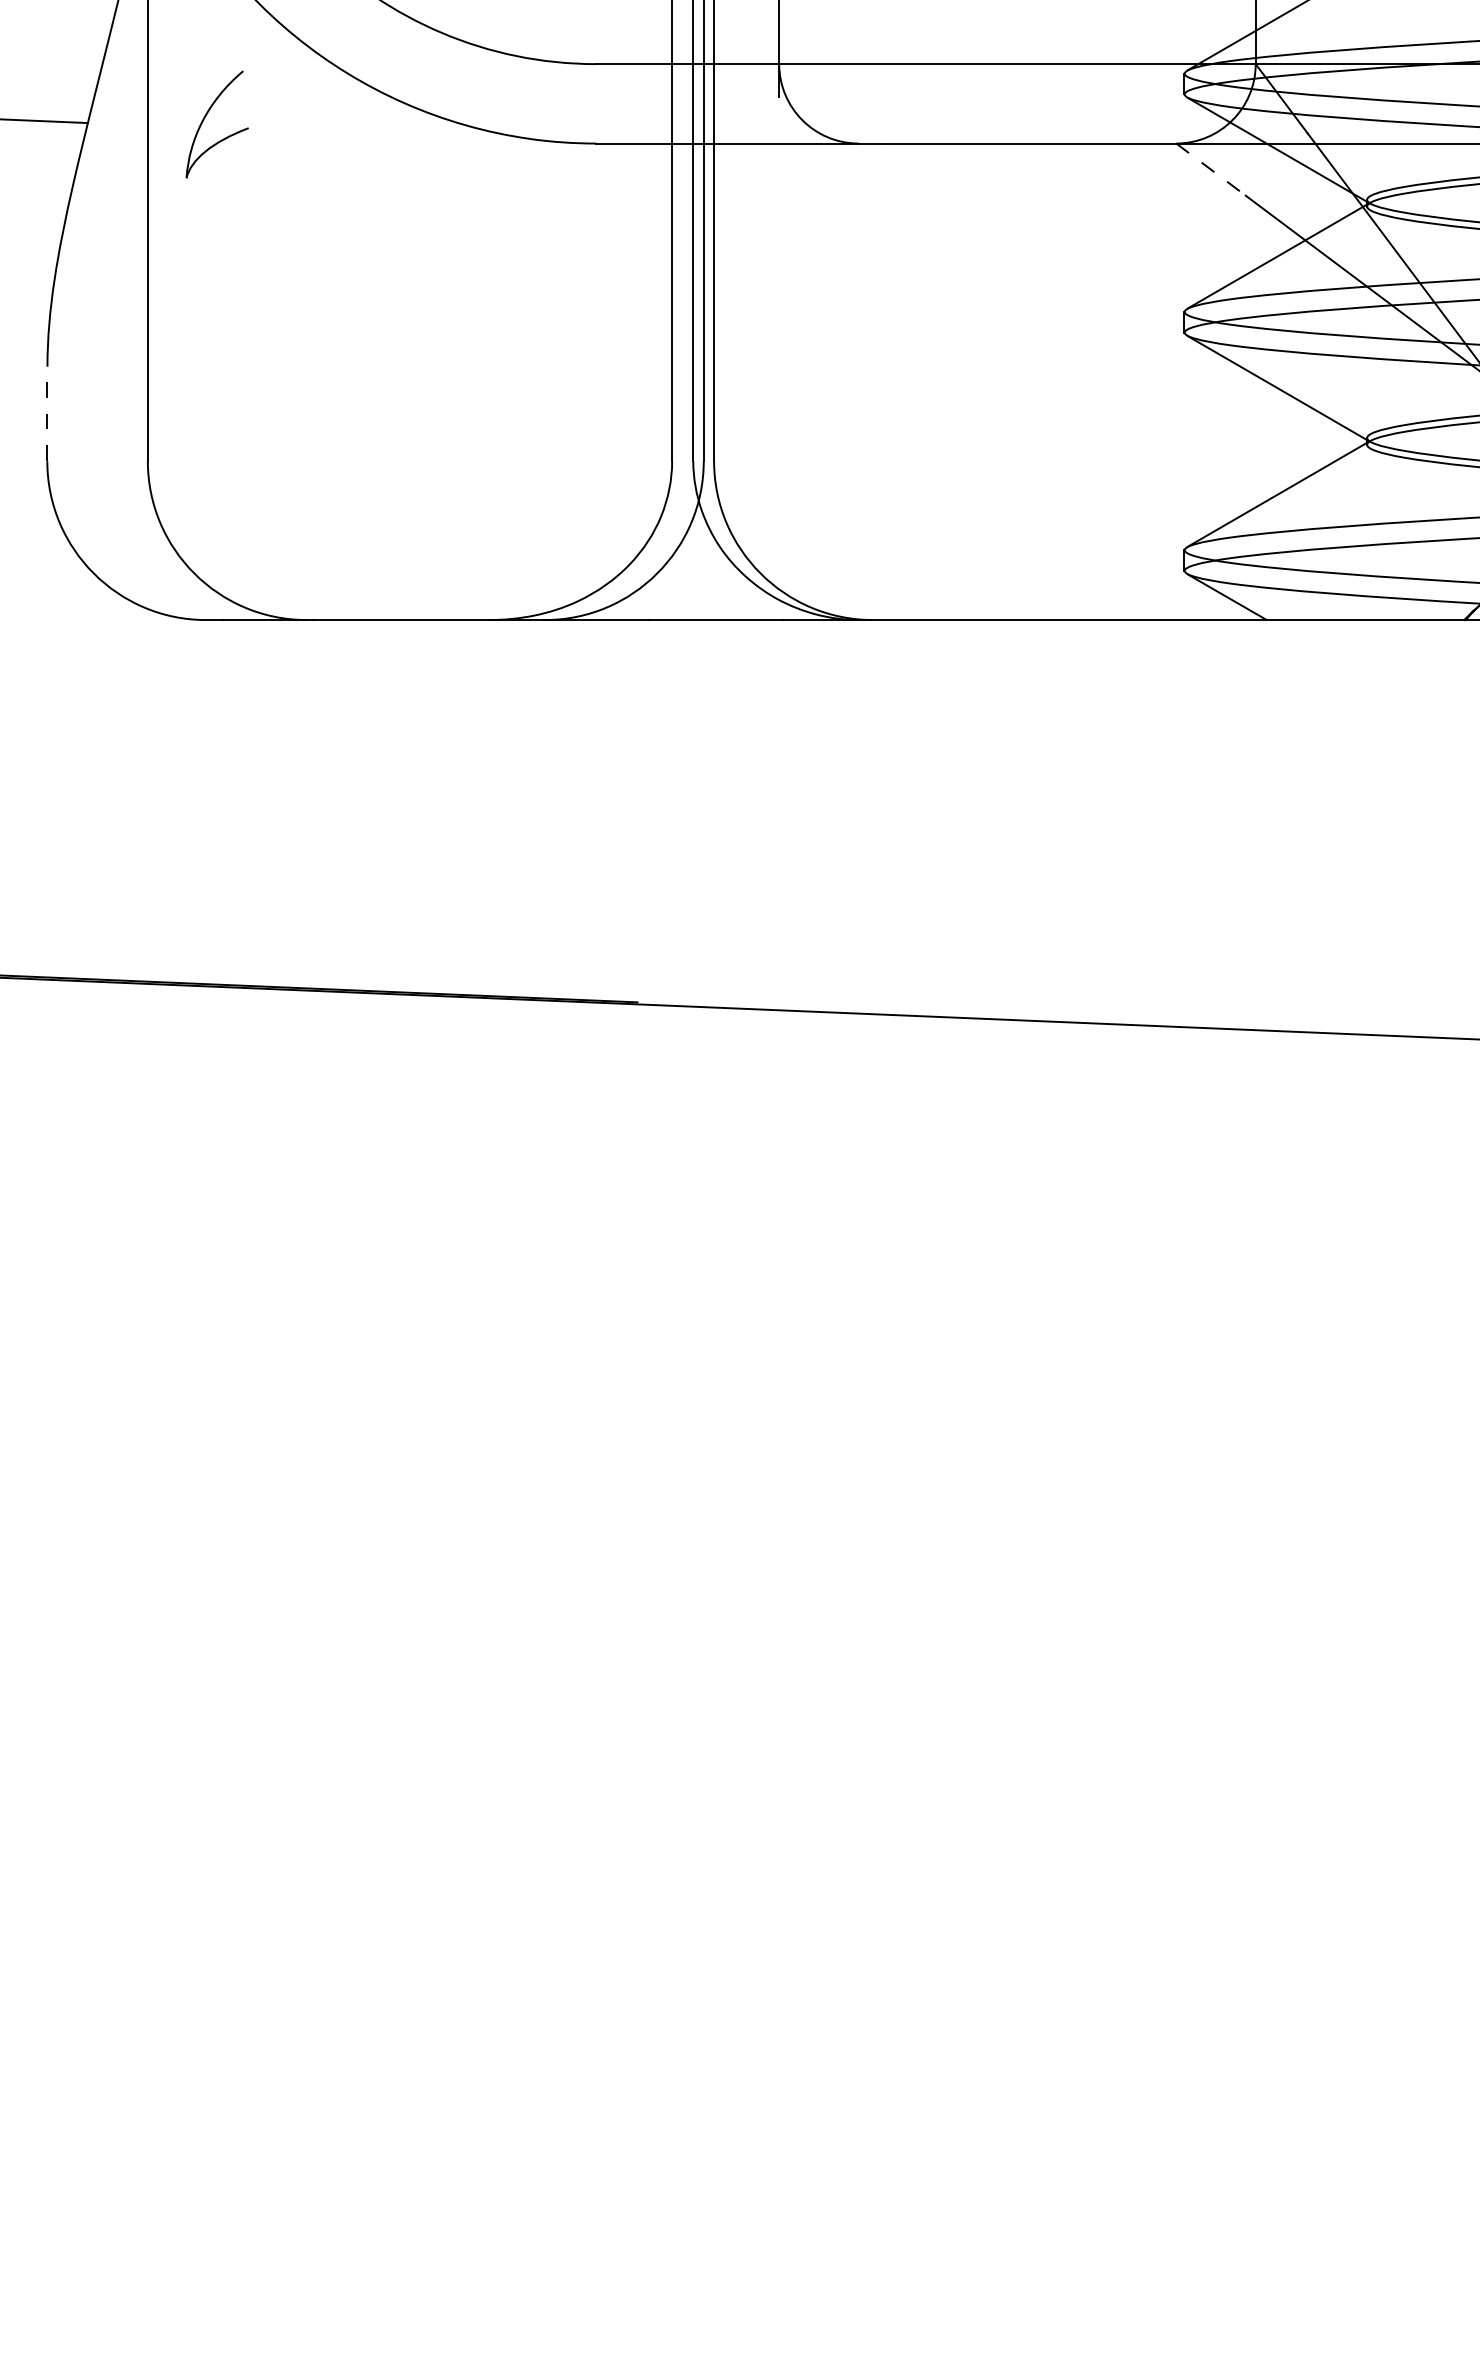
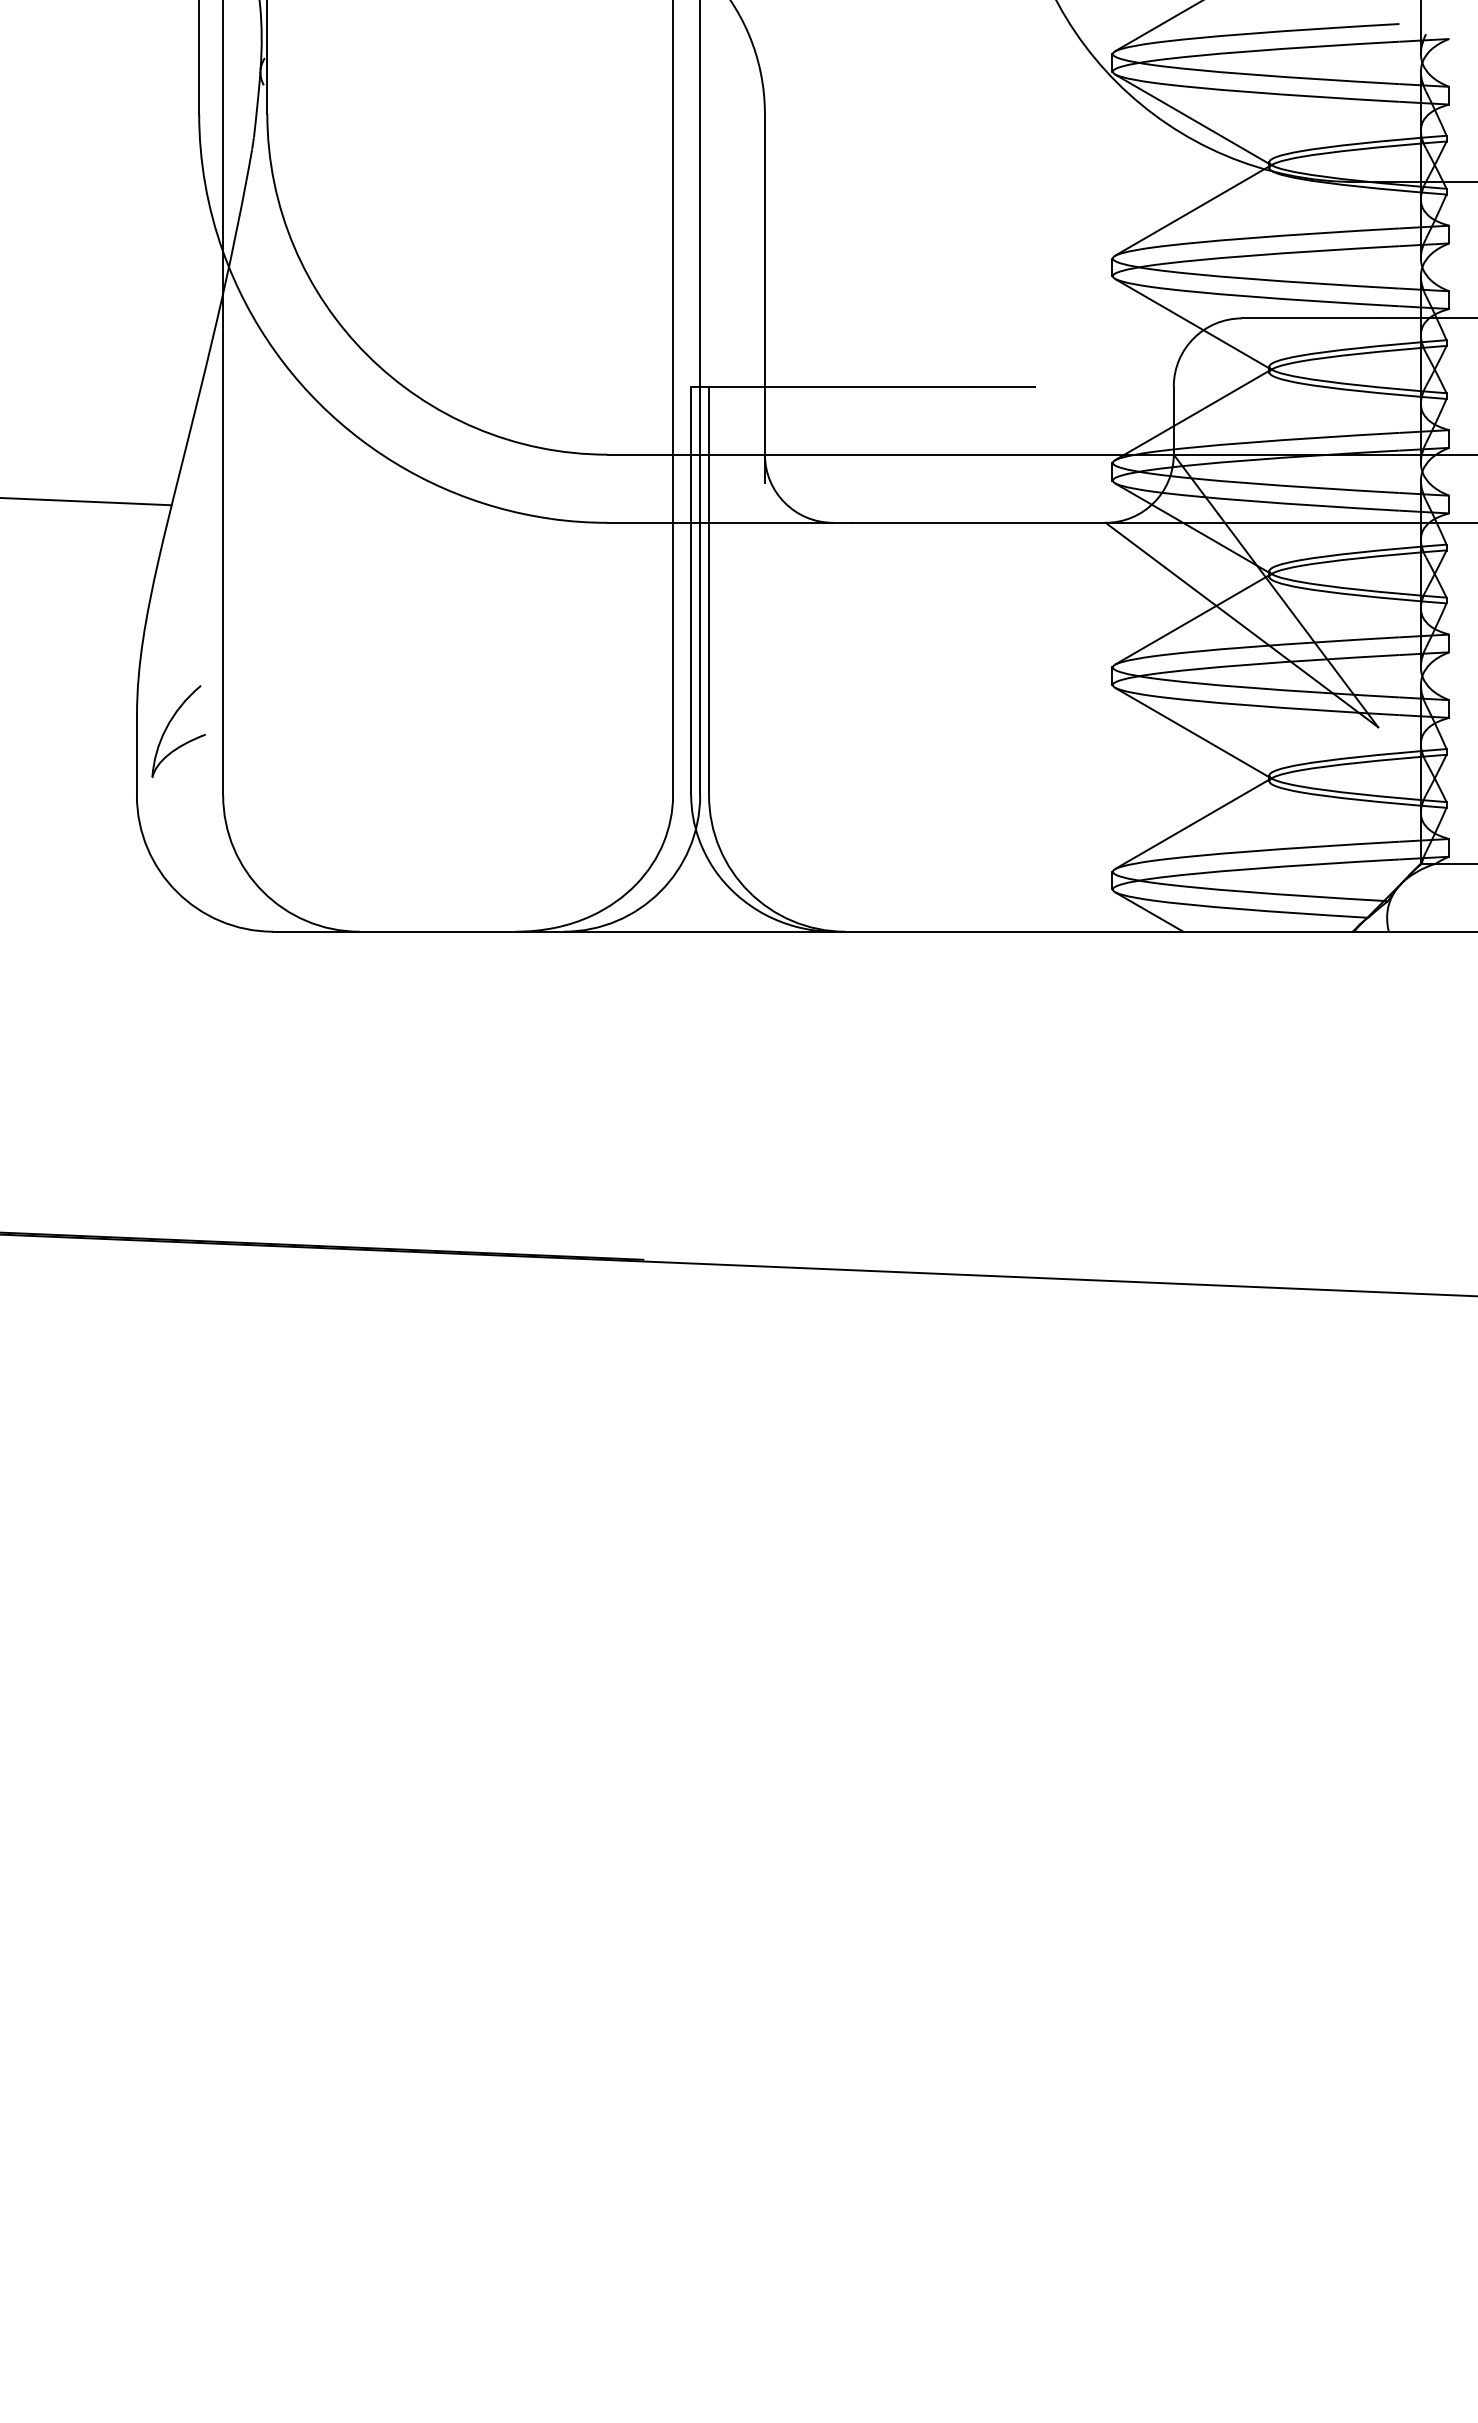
part: (205, 118) -> (168, 726), moved
line: (1211, 169) -> (1135, 545), dashed -> solid
line: (46, 413) -> (136, 754), dashed -> solid

